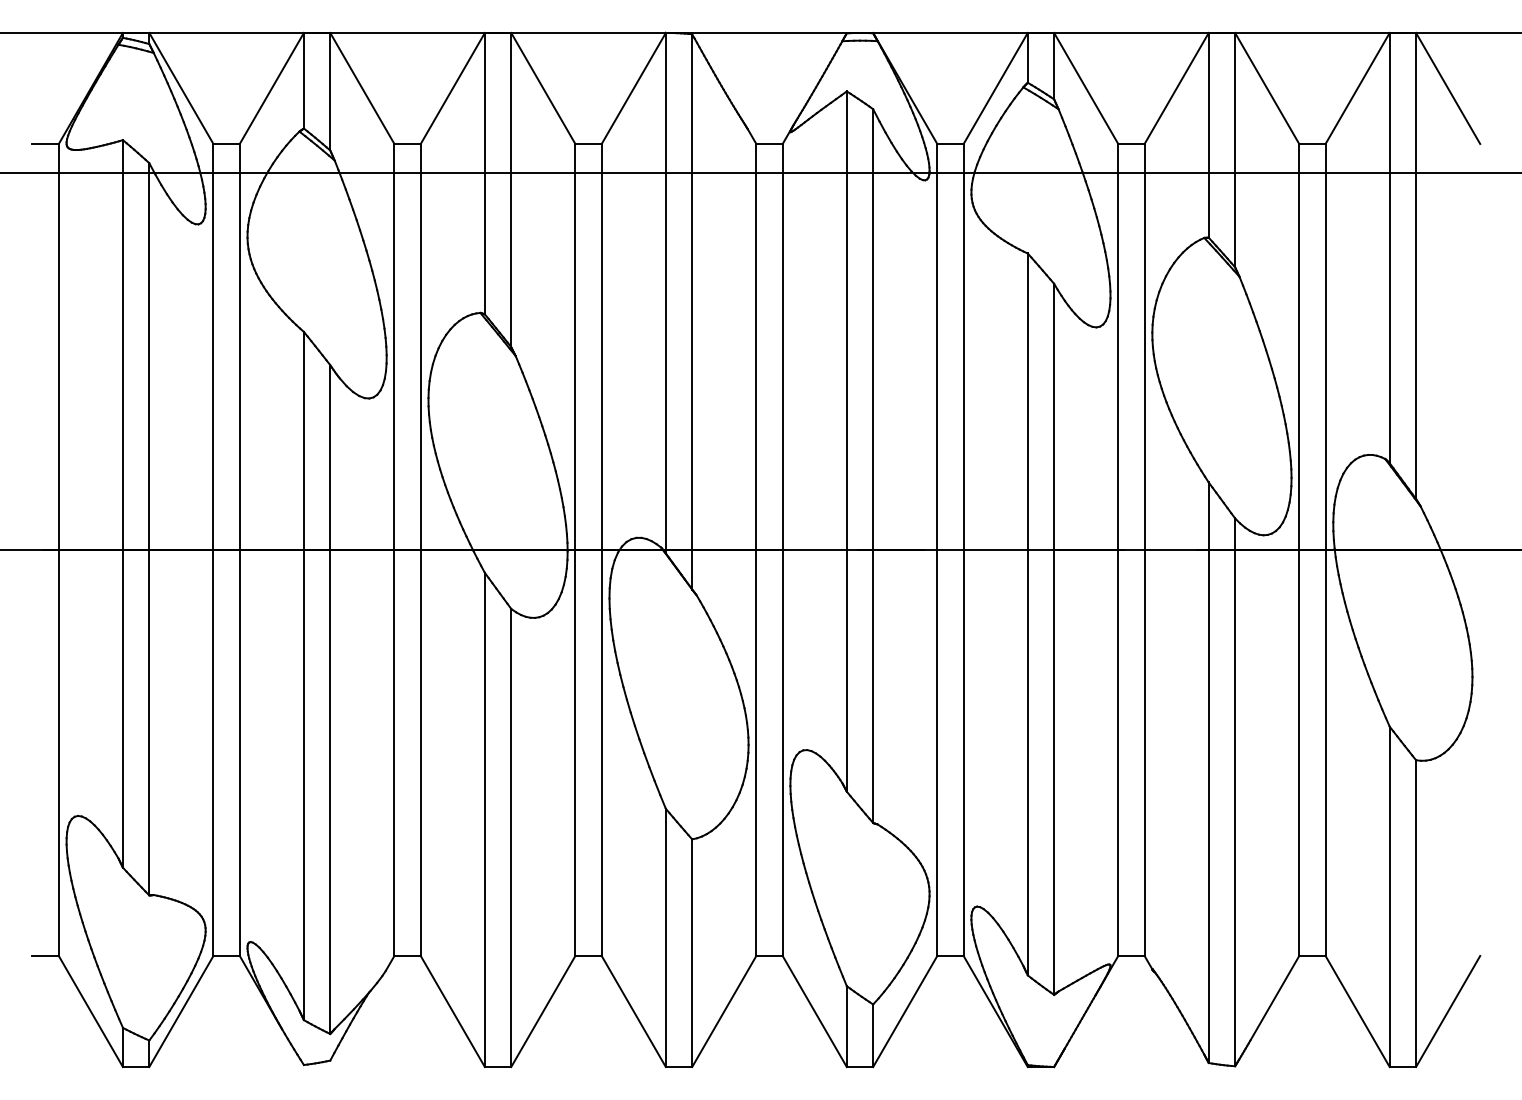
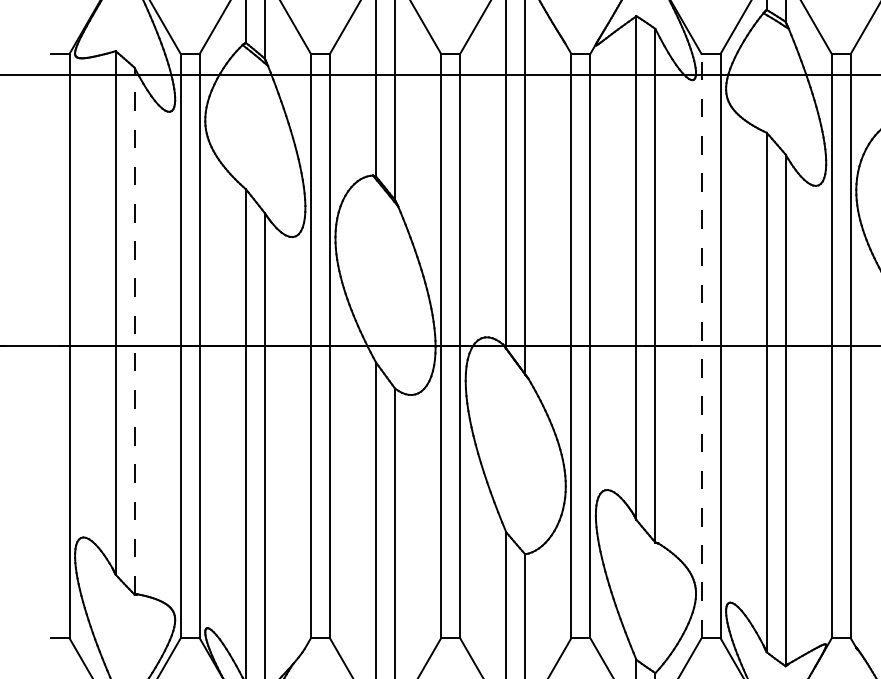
line: (149, 528) -> (134, 330), solid -> dashed
line: (937, 549) -> (701, 345), solid -> dashed

